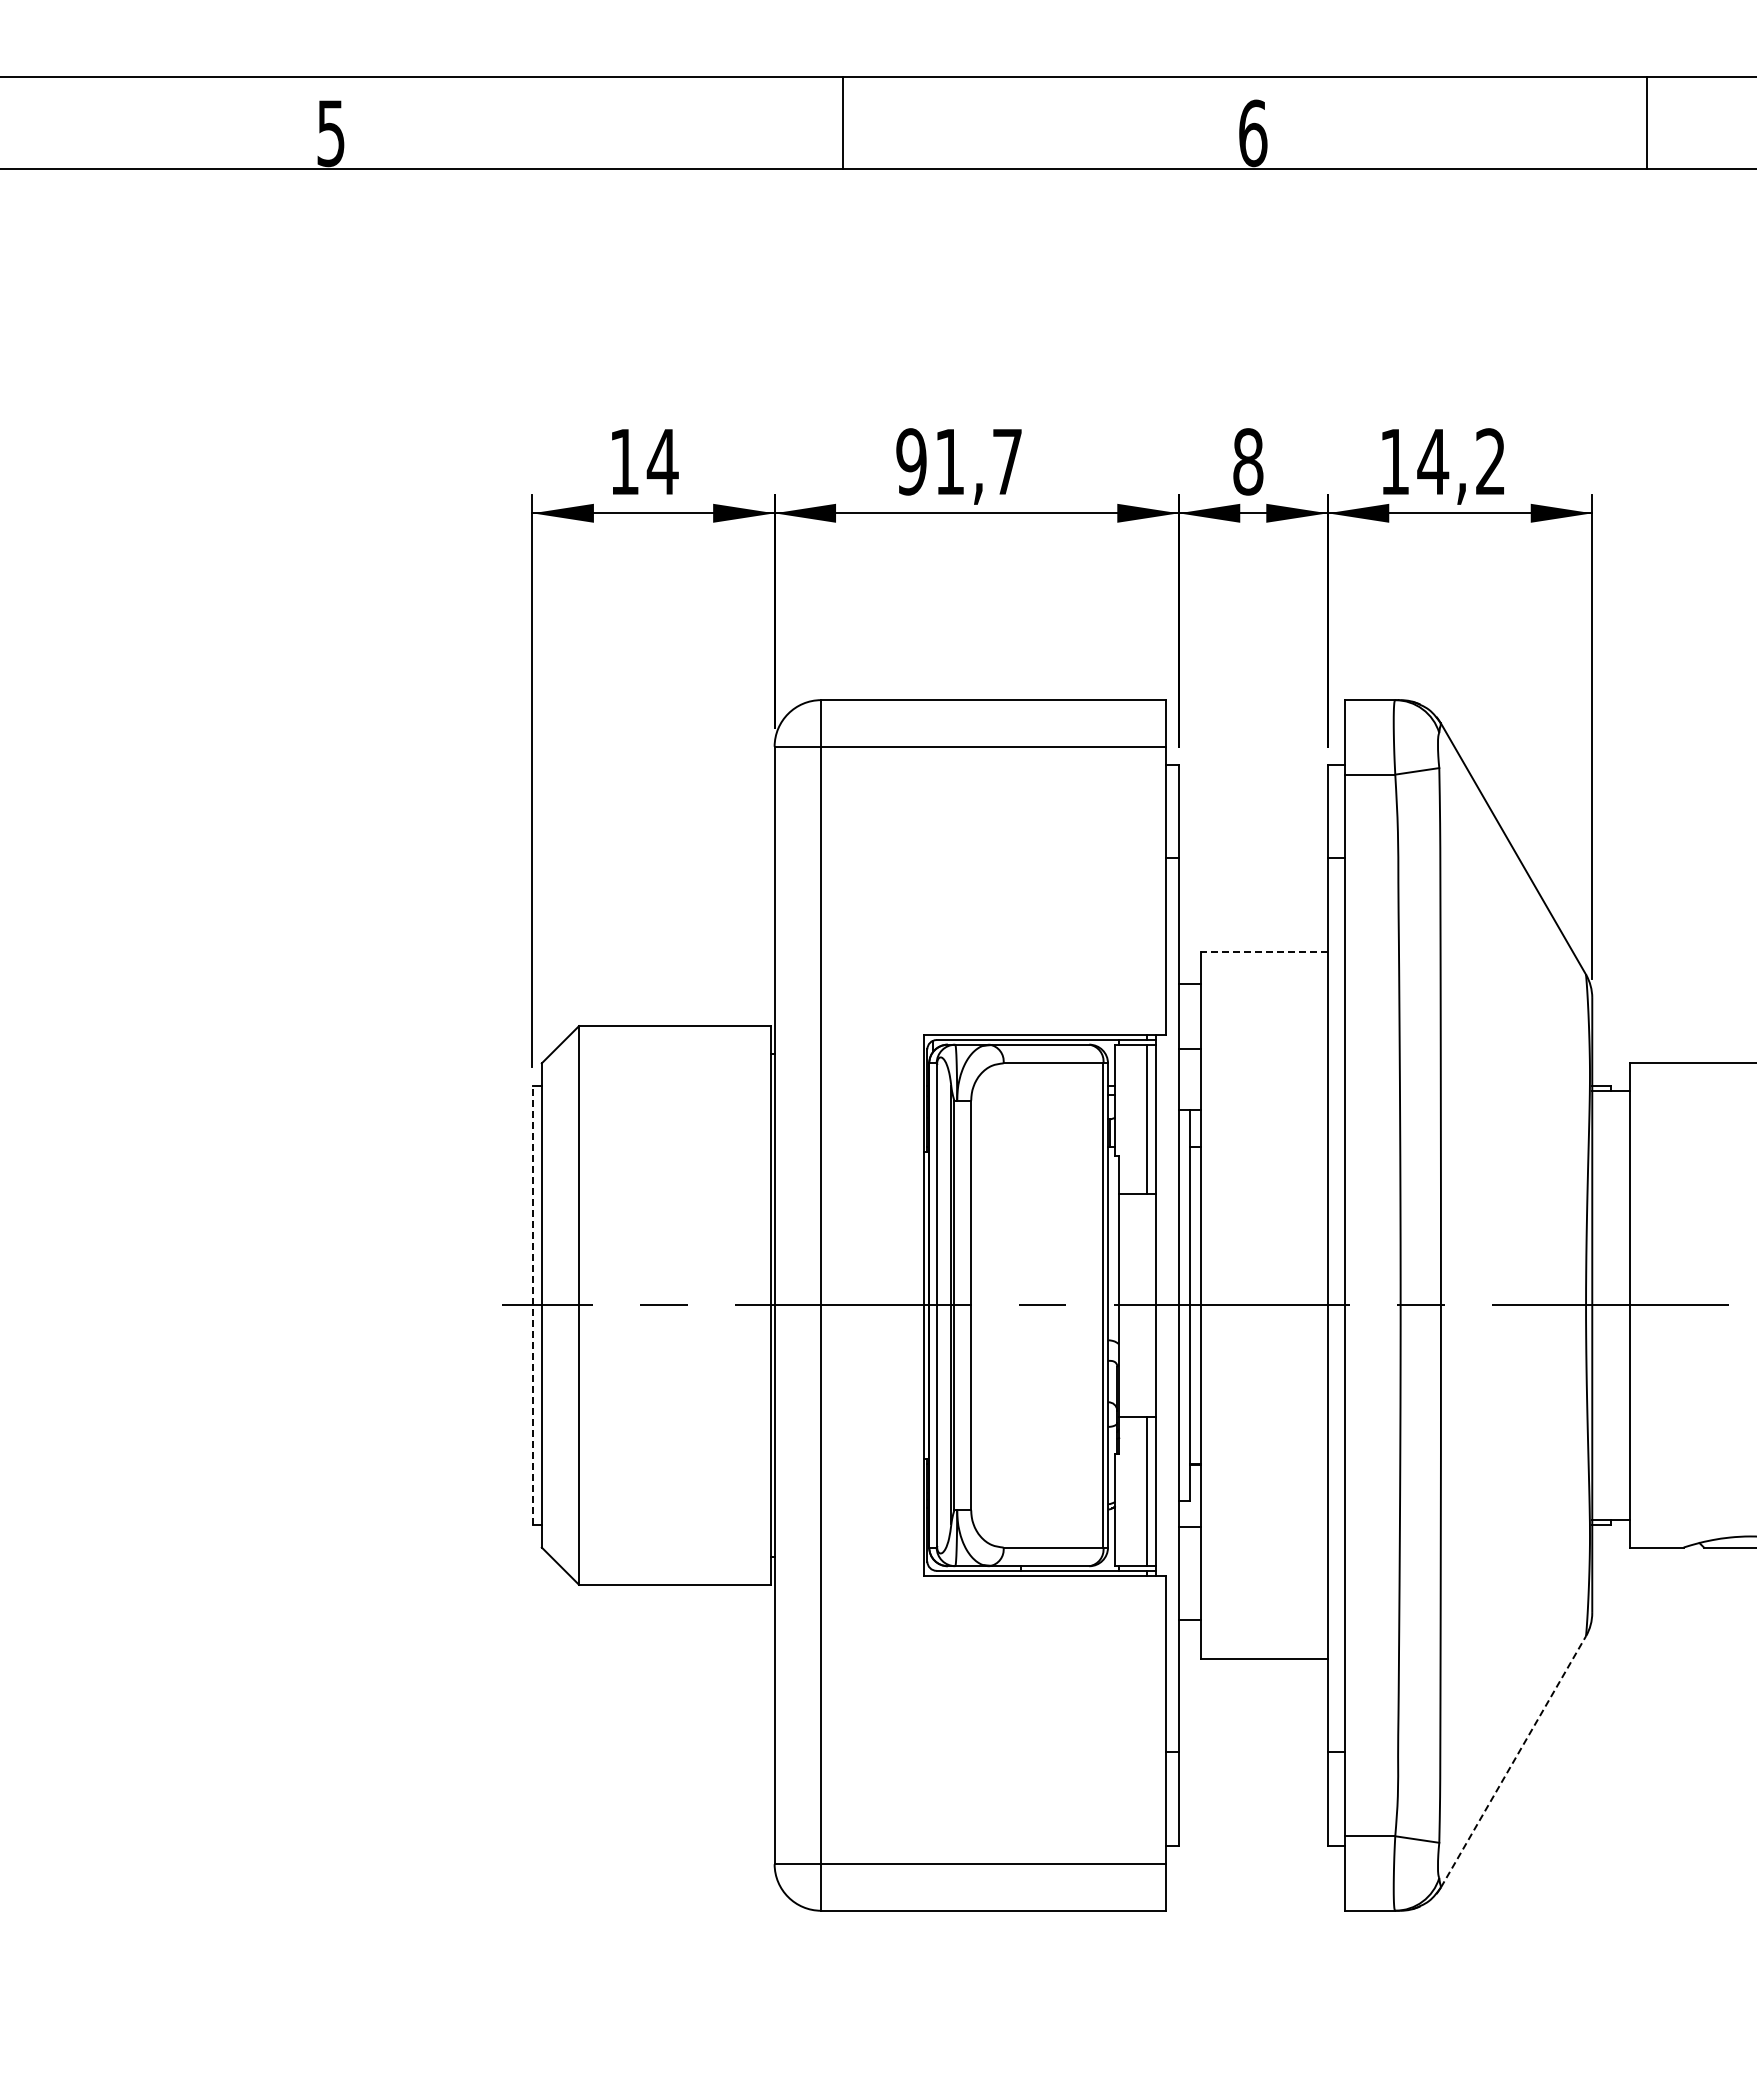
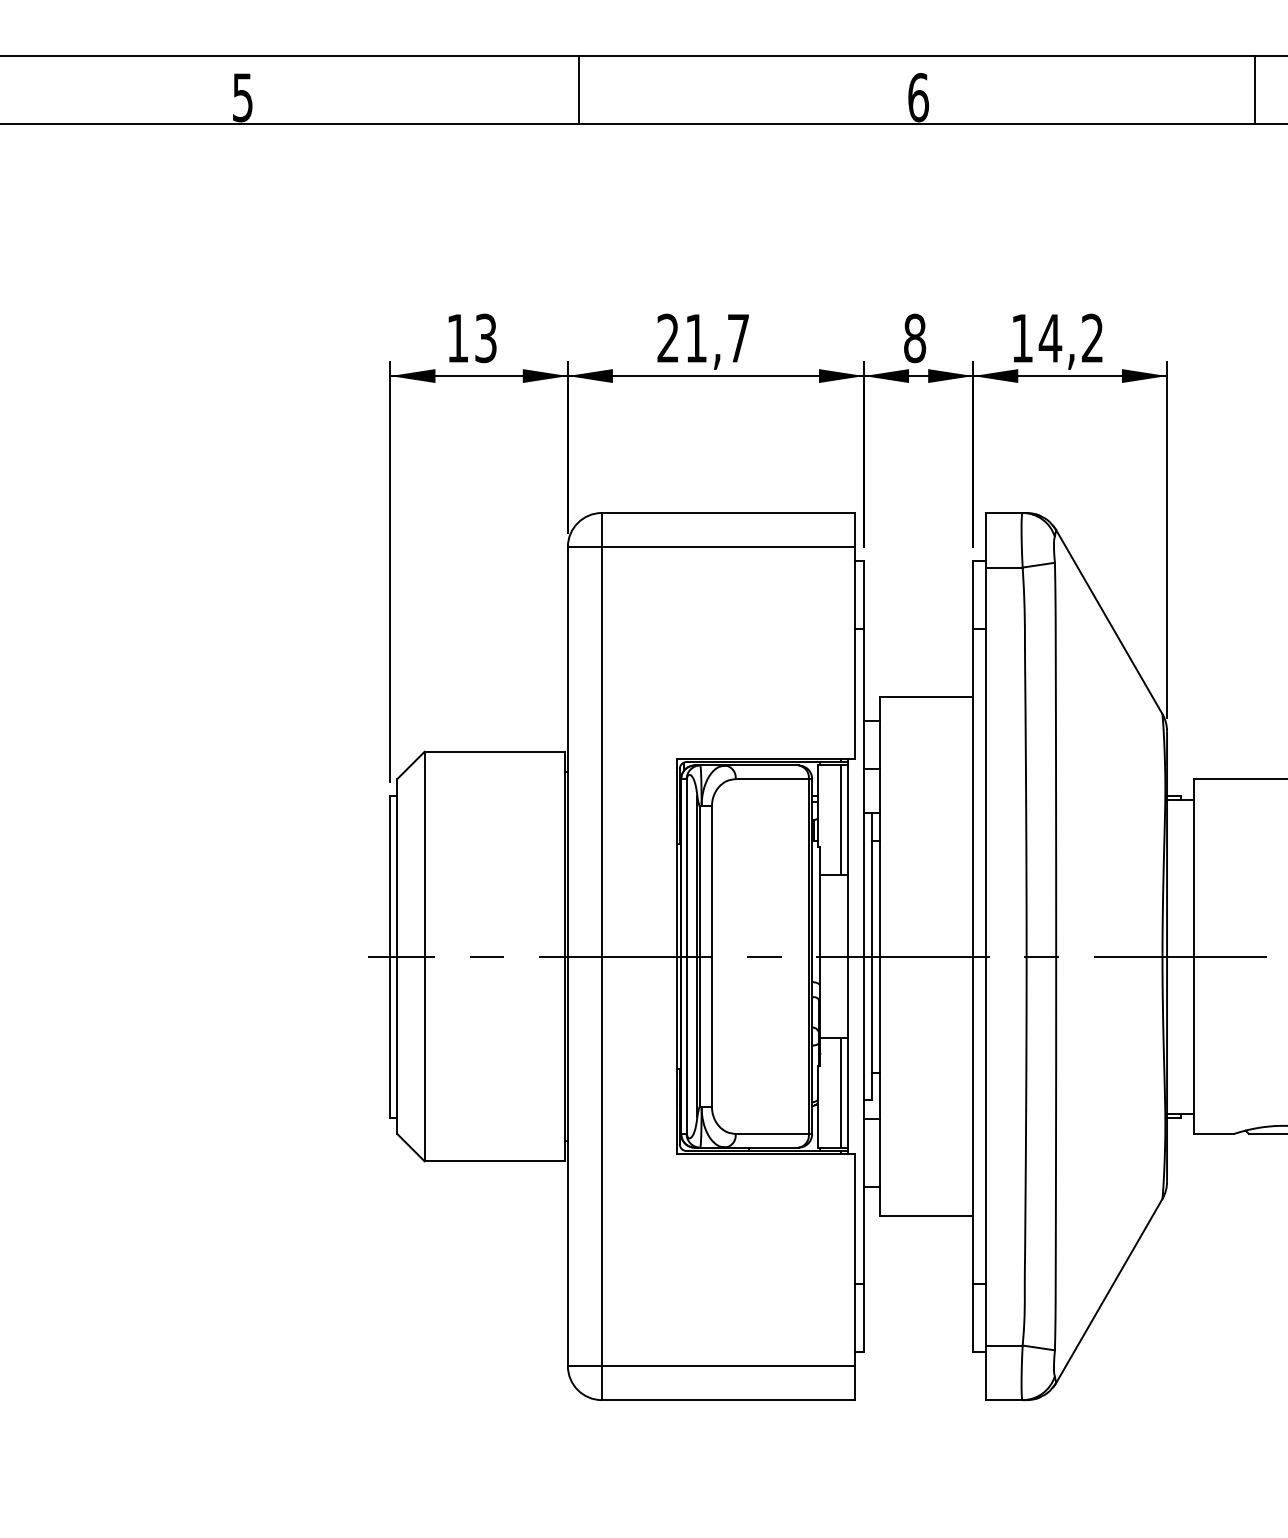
line: (842, 123) -> (578, 90), moved
line: (1646, 123) -> (1254, 90), moved
text: (662, 461) -> (485, 338), 14 -> 13
text: (911, 461) -> (668, 338), 91,7 -> 21,7
line: (1263, 951) -> (926, 697), dashed -> solid
line: (532, 1305) -> (390, 956), dashed -> solid
line: (1513, 1761) -> (1109, 1290), dashed -> solid

